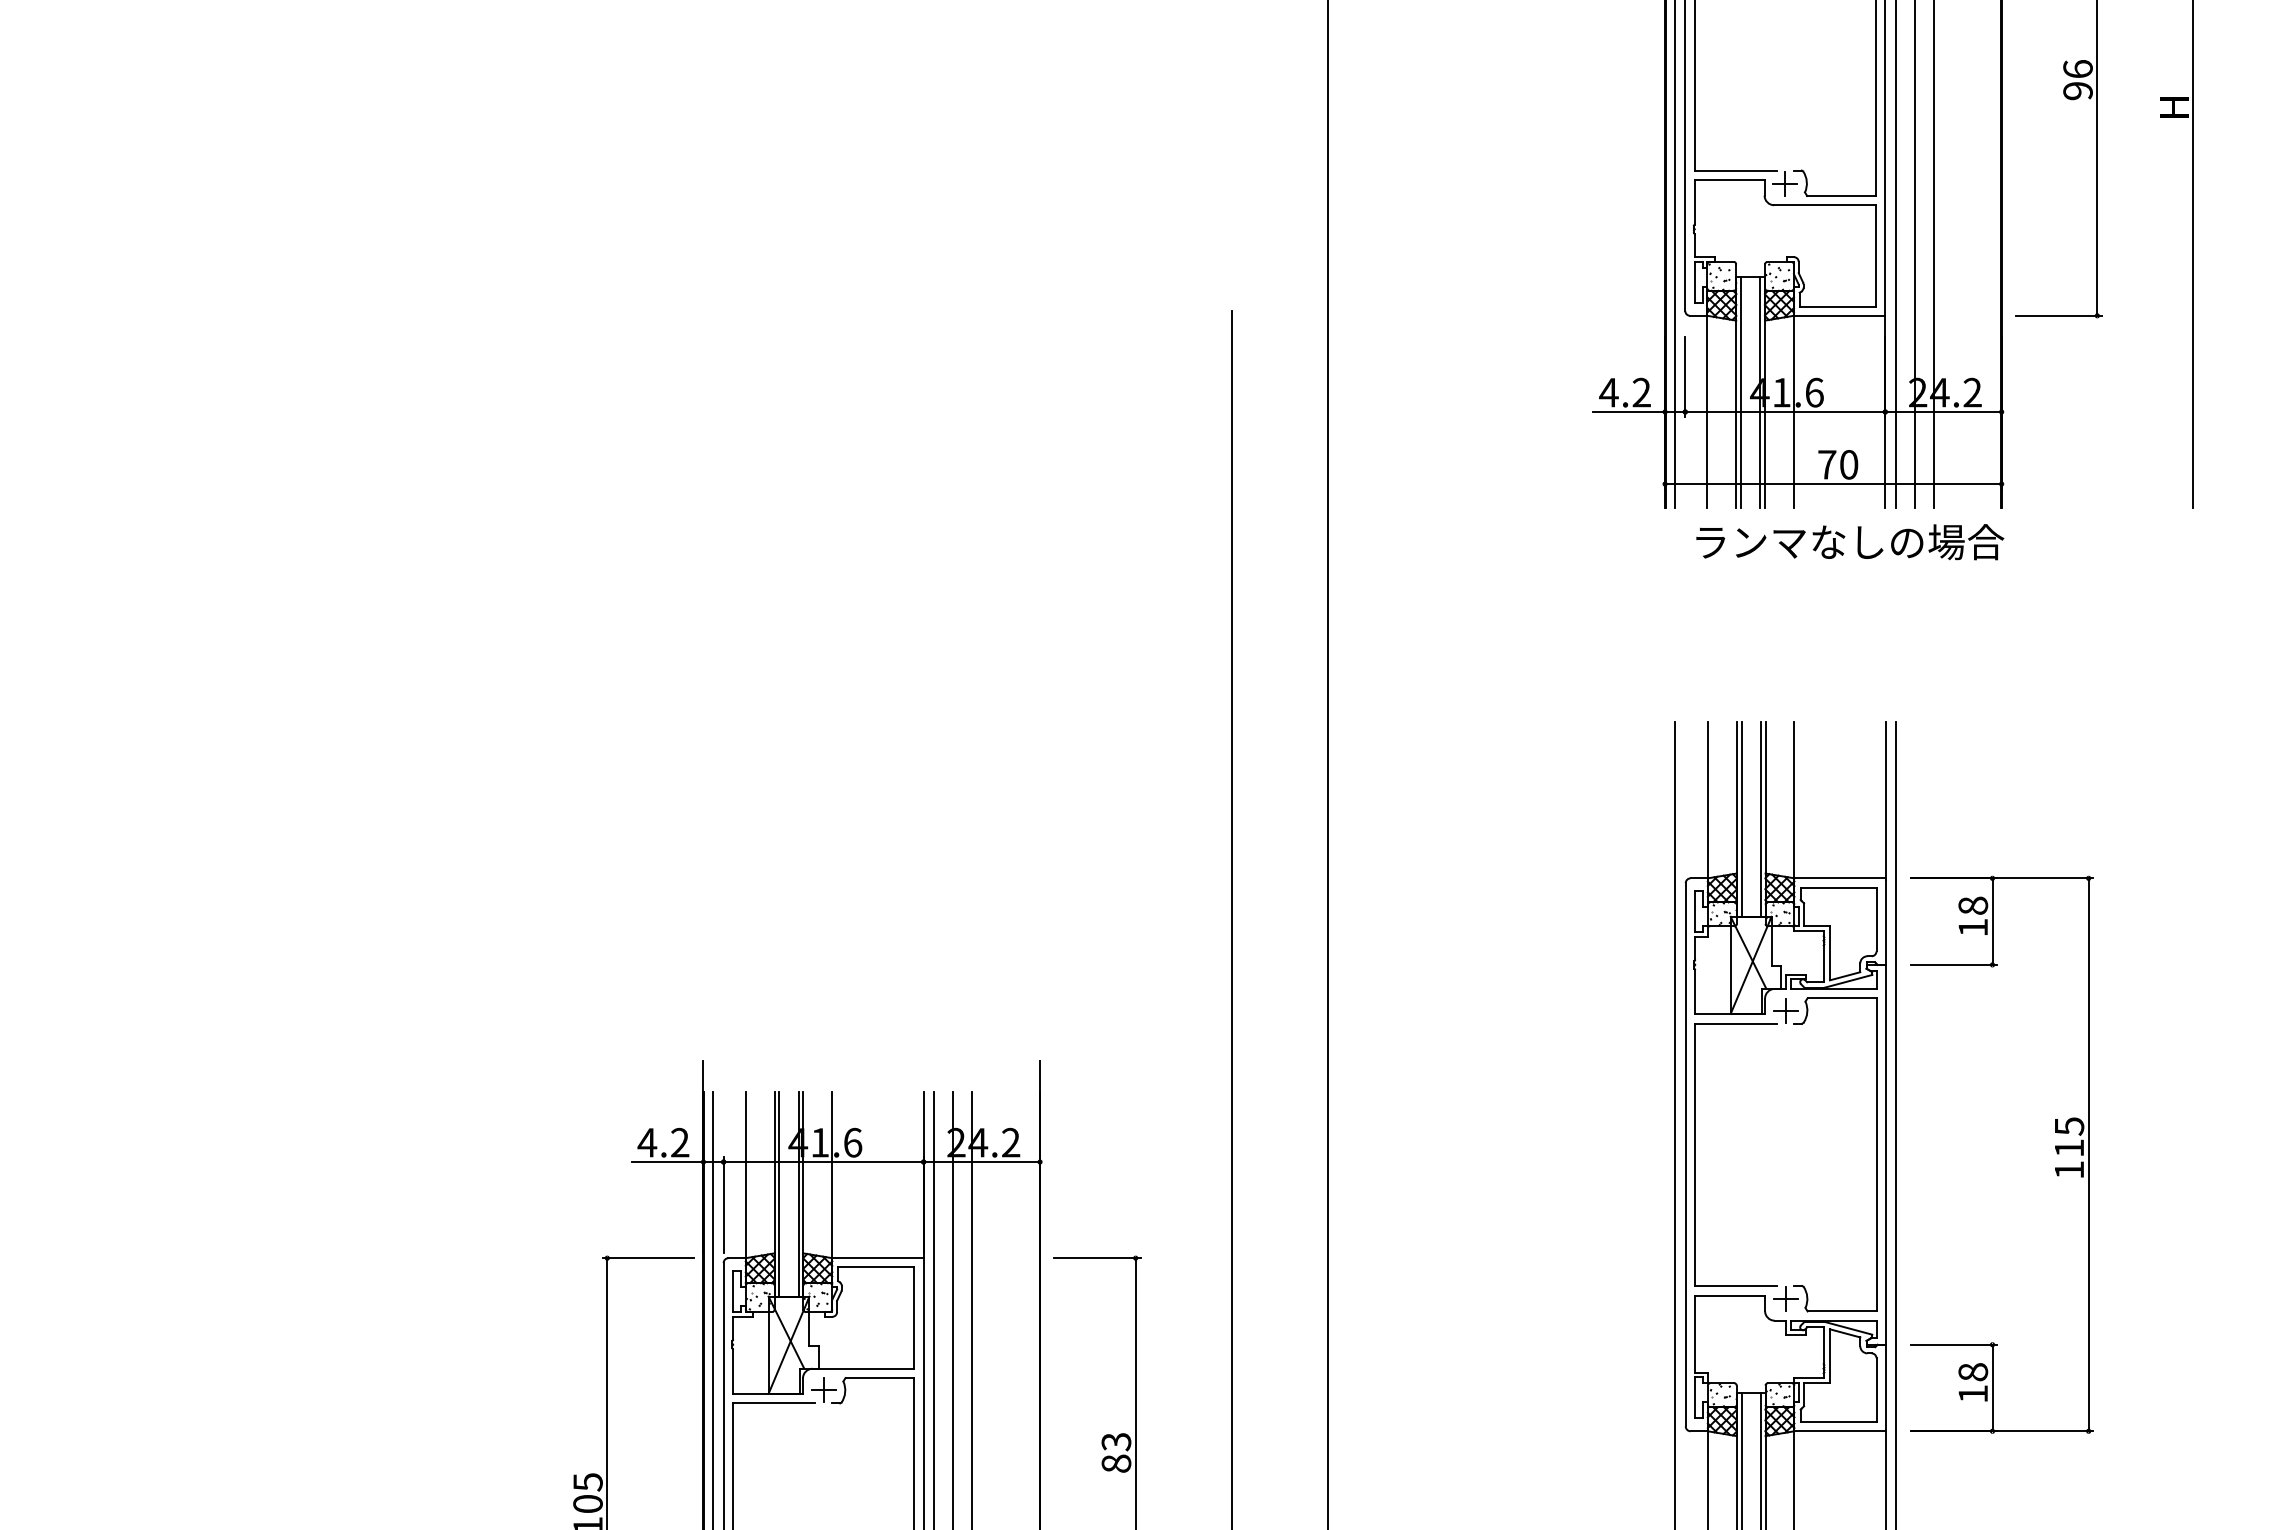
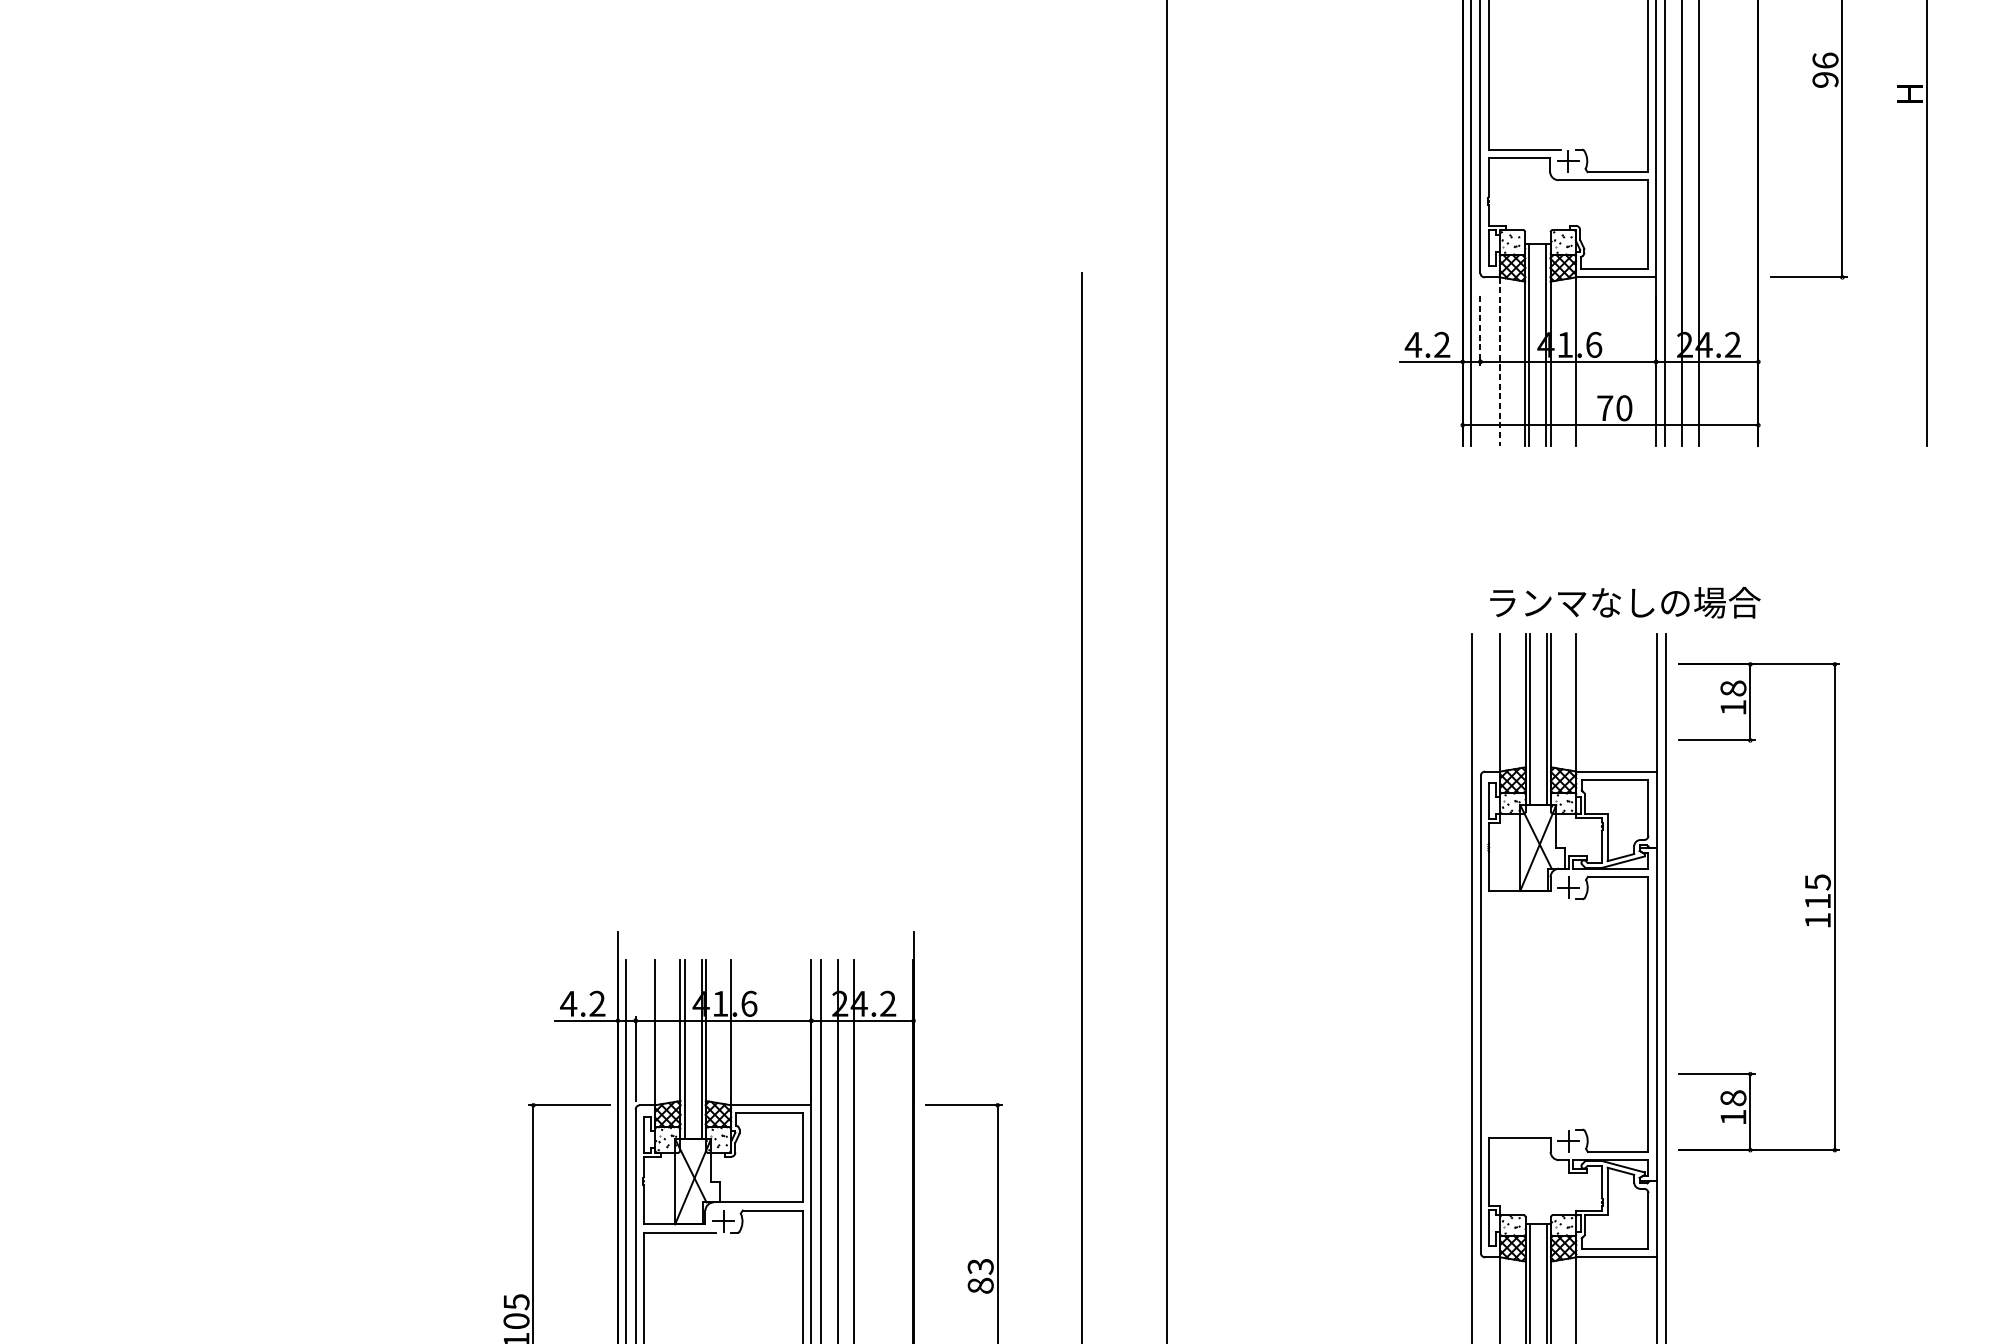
line: (1685, 376) -> (1480, 330), solid -> dashed
line: (1707, 412) -> (1499, 362), solid -> dashed
text: (1850, 542) -> (1625, 603), moved
part: (2055, 1149) -> (1805, 902), moved
part: (1695, 1154) -> (1489, 1014), removed

